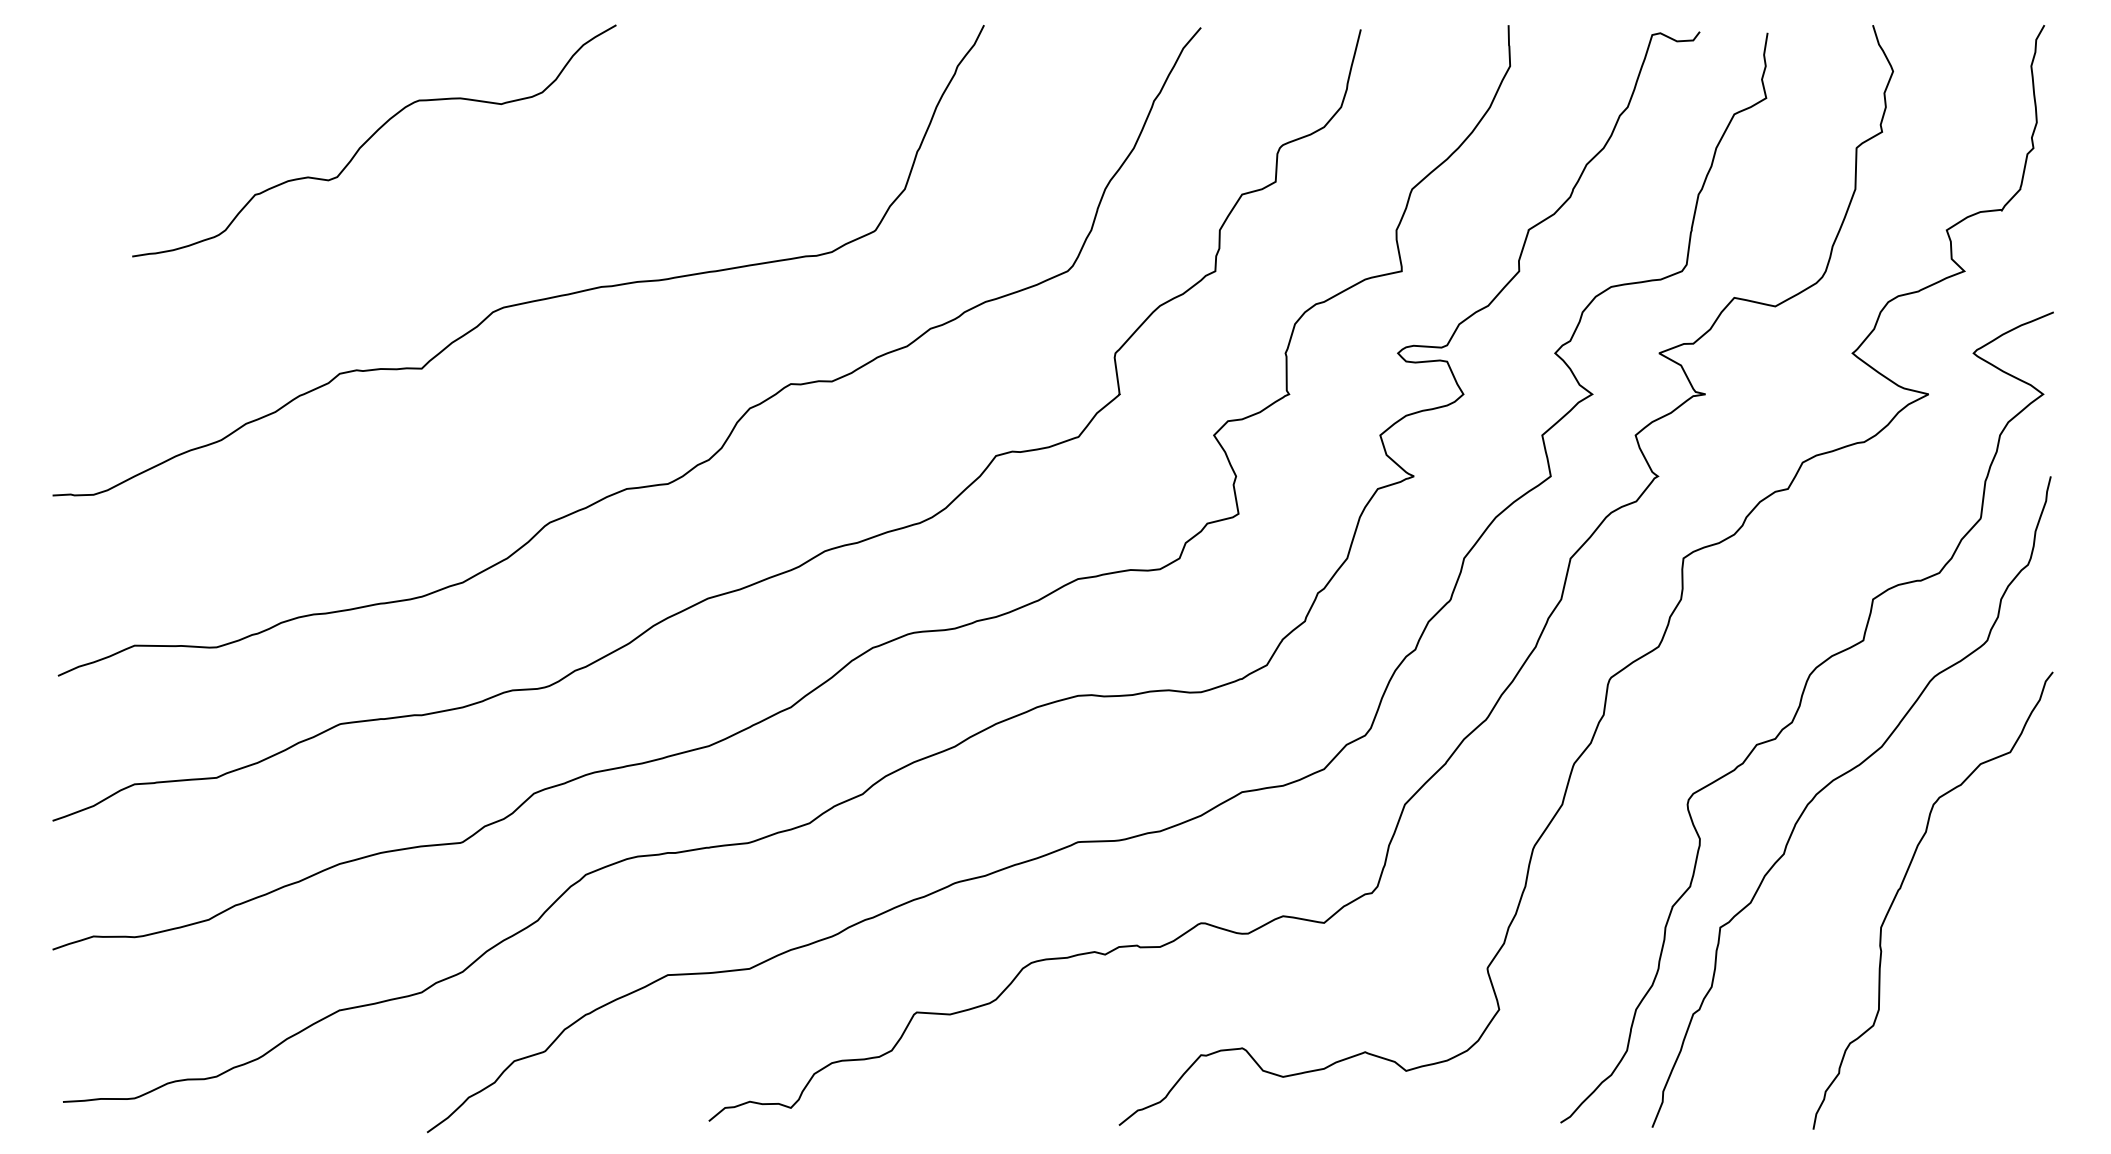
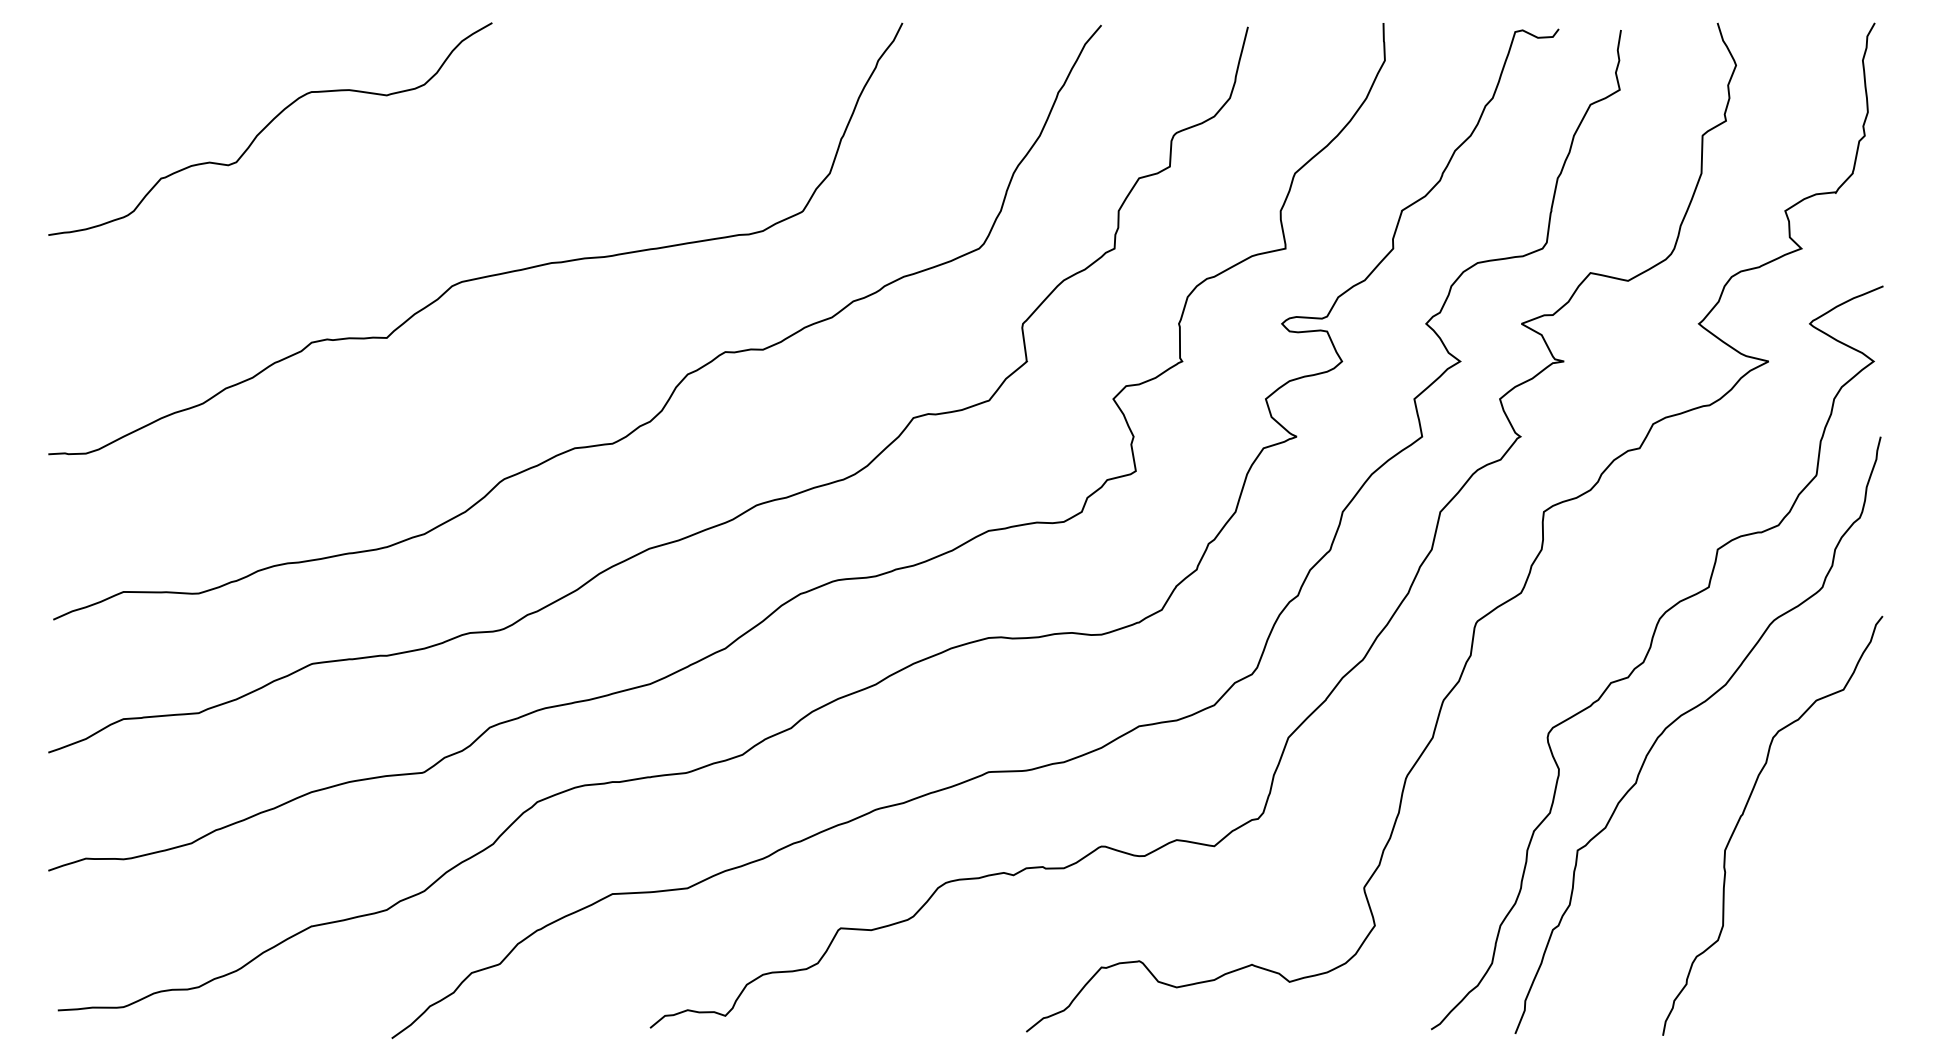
curve: (372, 136) -> (268, 125), moved

